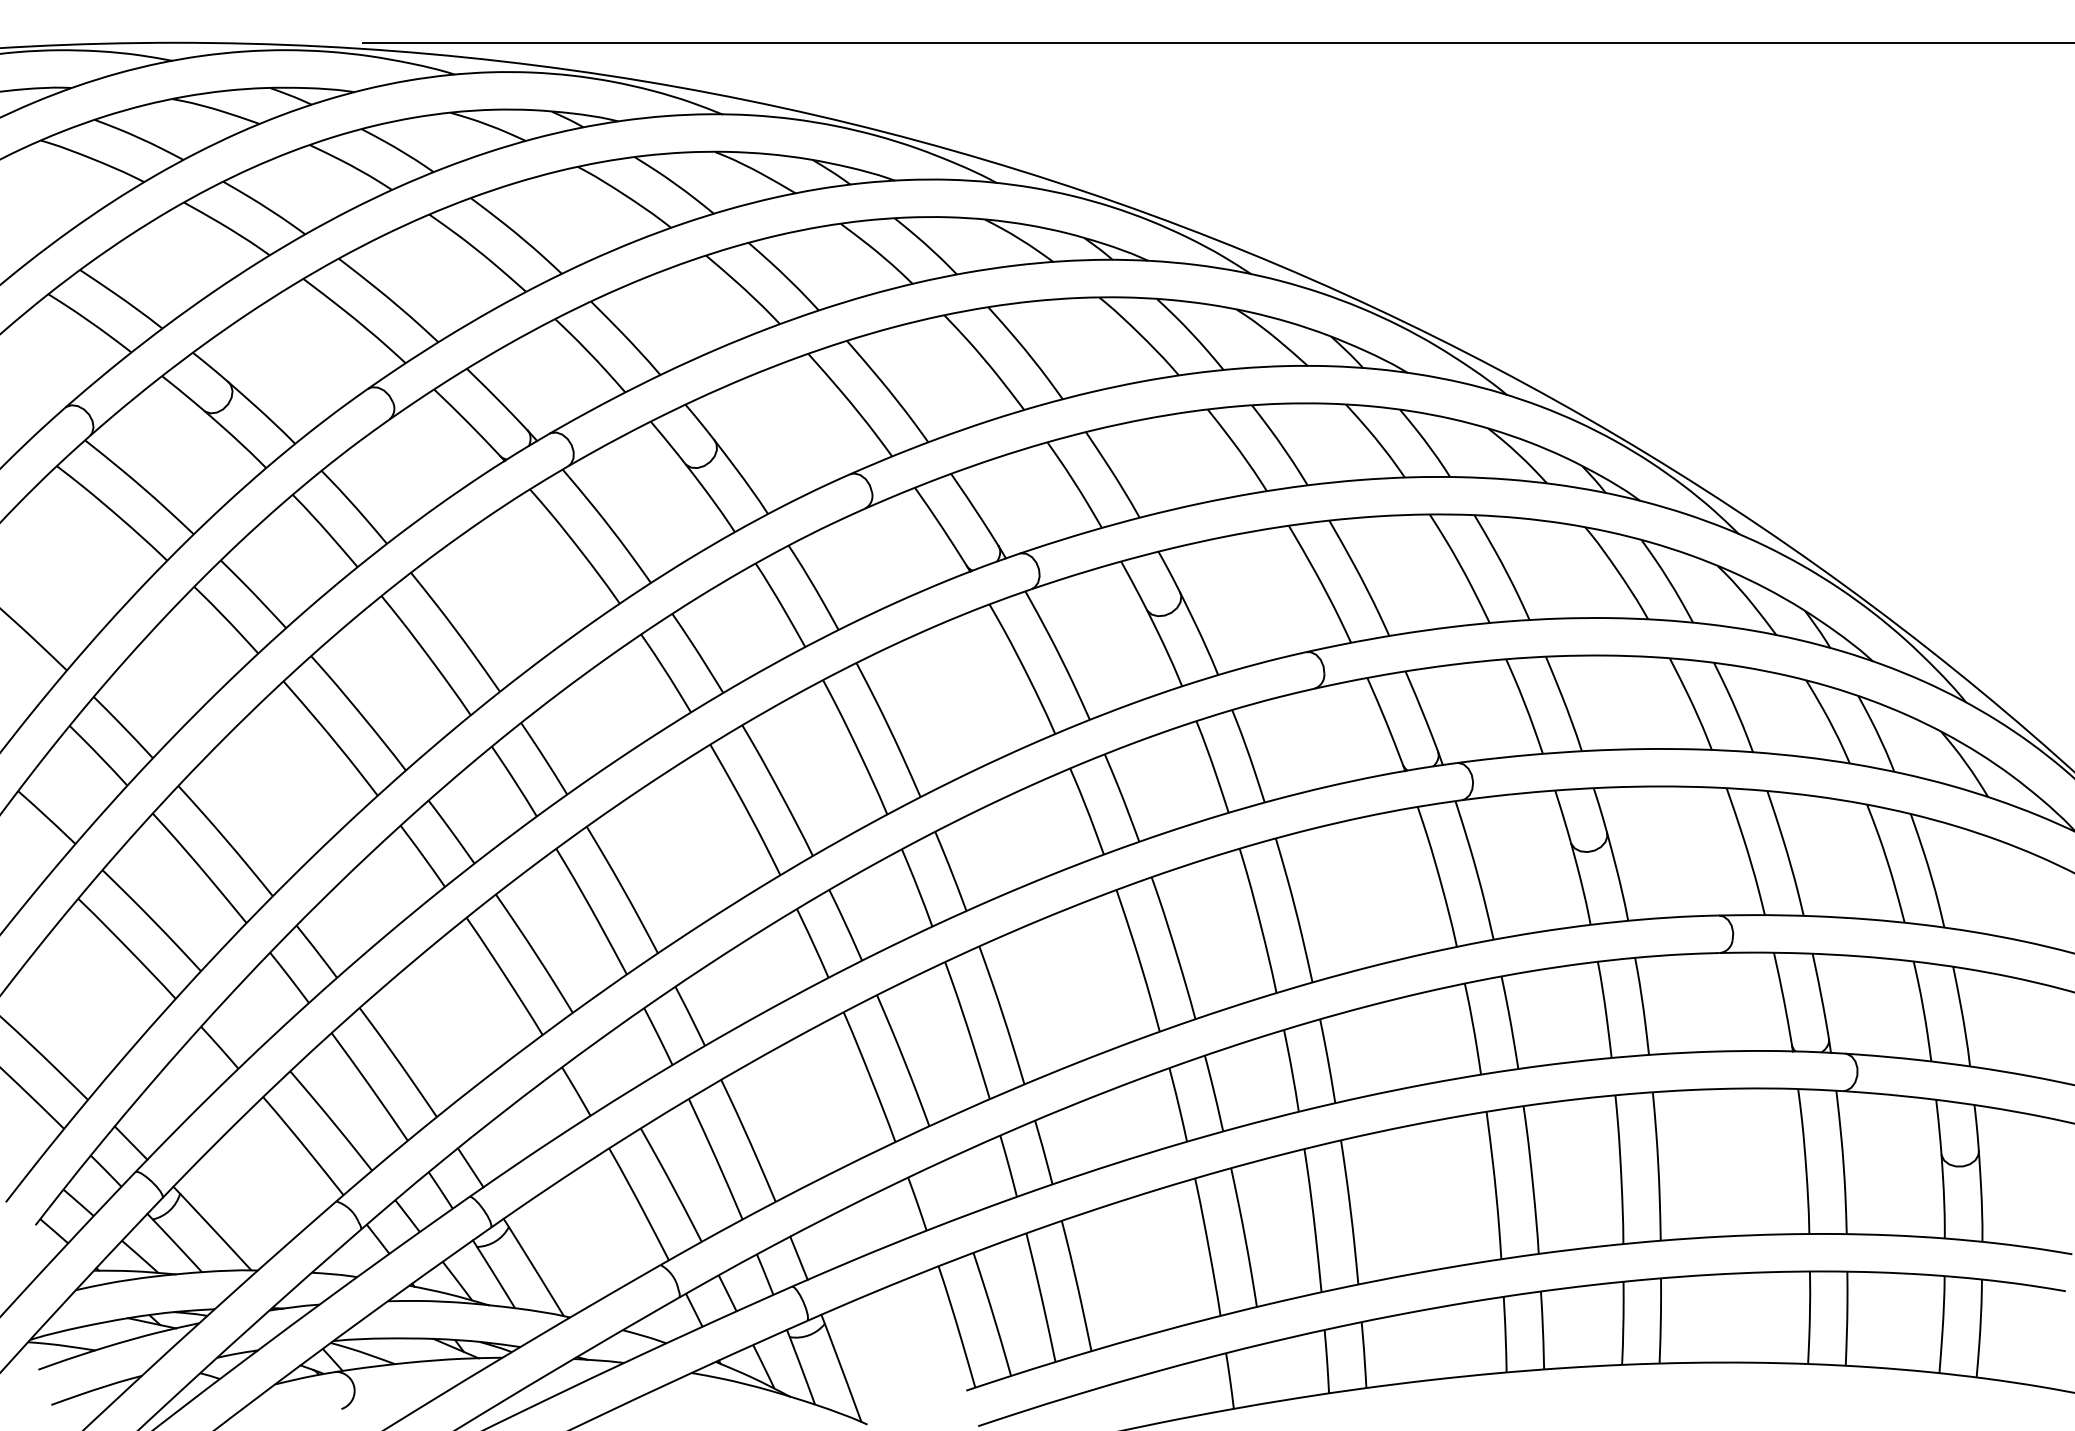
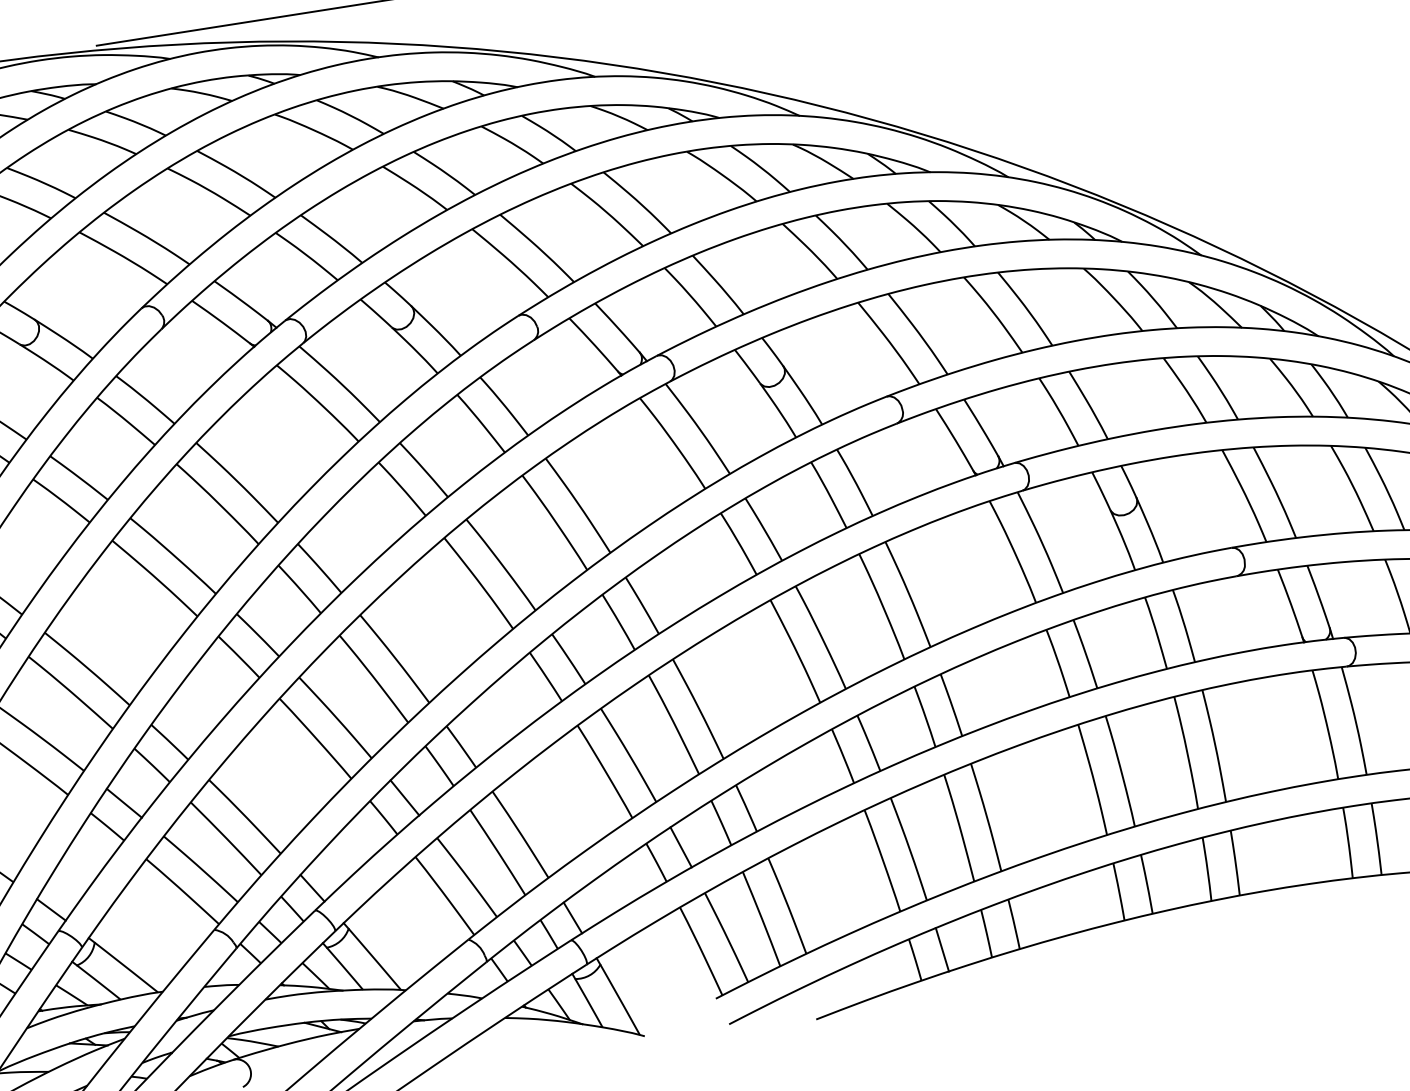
line: (245, 1020) -> (123, 803), added
line: (607, 1070) -> (404, 798), added
line: (951, 1189) -> (680, 847), added
line: (1266, 1373) -> (942, 949), added

